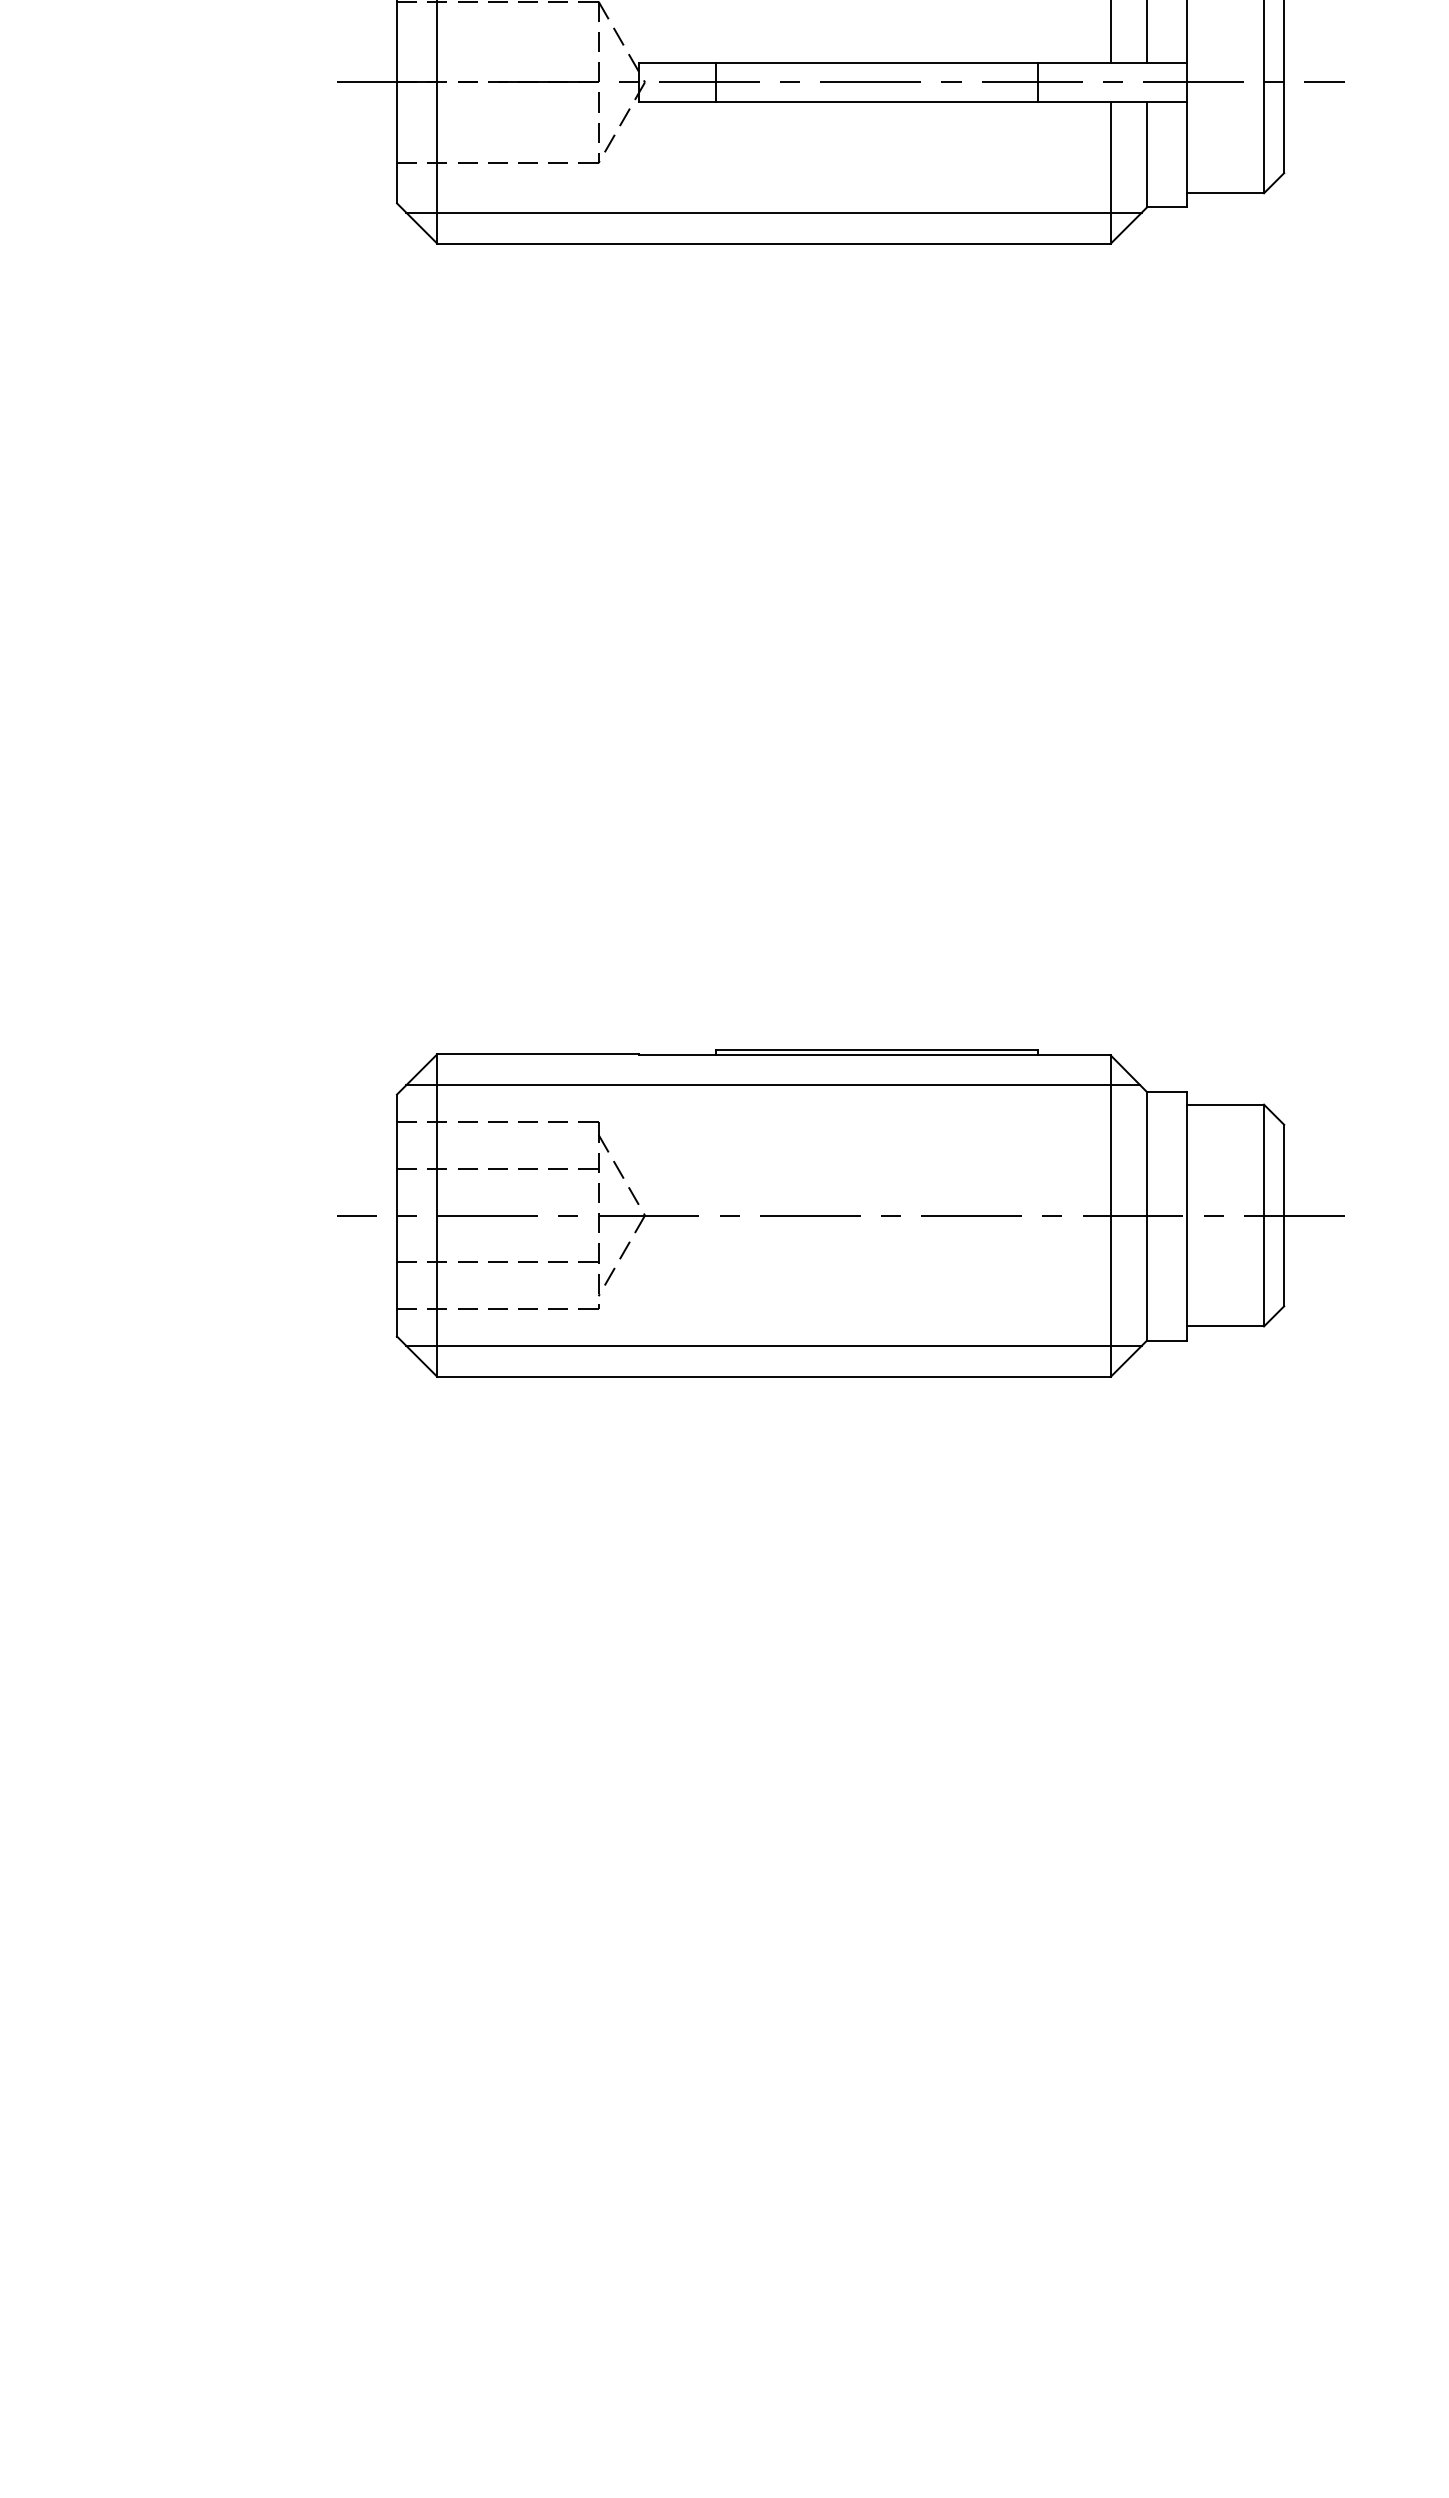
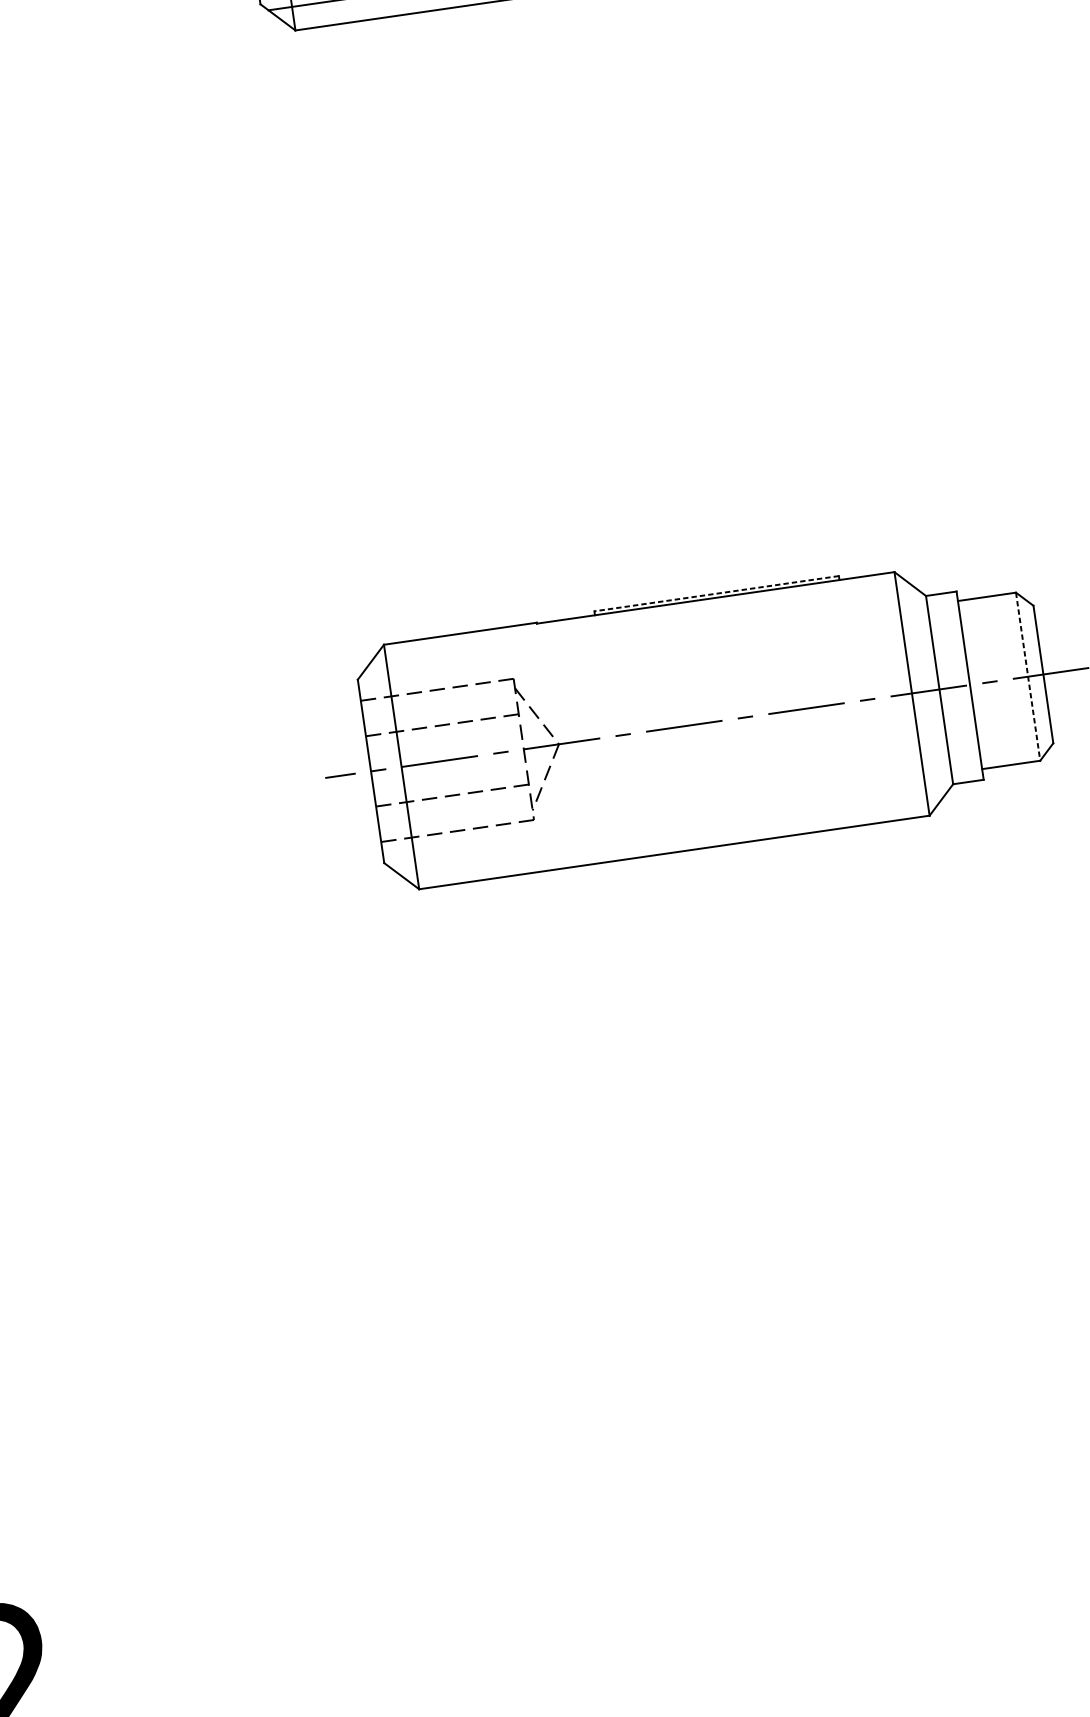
line: (876, 1050) -> (716, 593), solid -> dashed
line: (773, 1085) -> (642, 631), removed
line: (1264, 1215) -> (1028, 676), solid -> dashed
line: (773, 1345) -> (670, 828), removed

